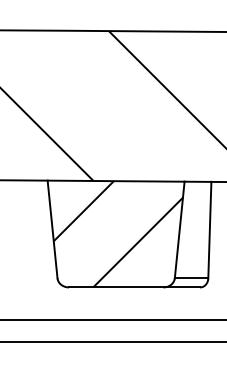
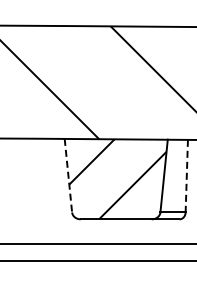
line: (52, 229) -> (68, 175), solid -> dashed
line: (209, 230) -> (186, 176), solid -> dashed

